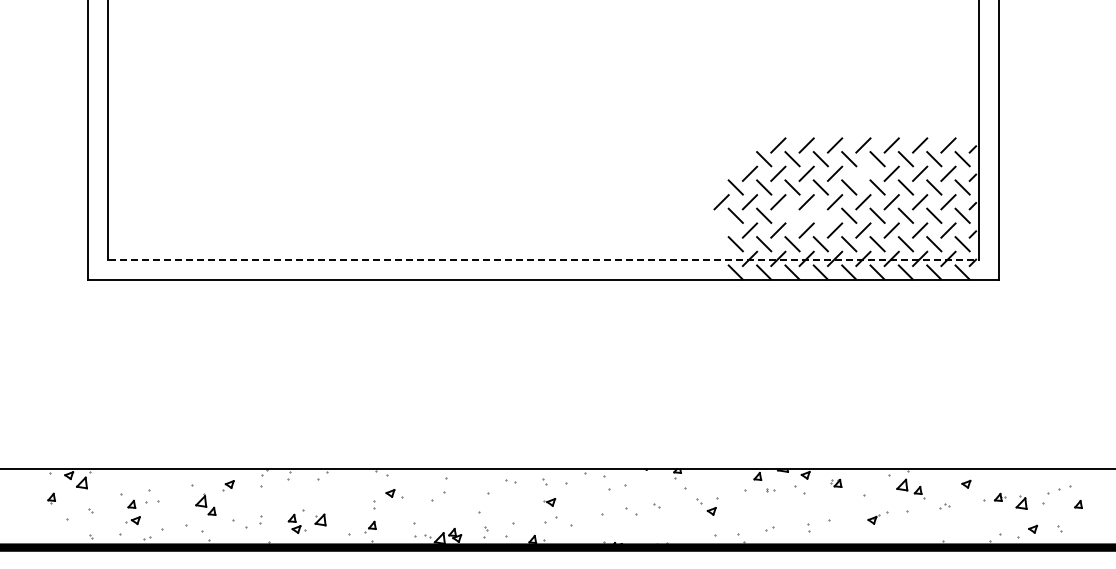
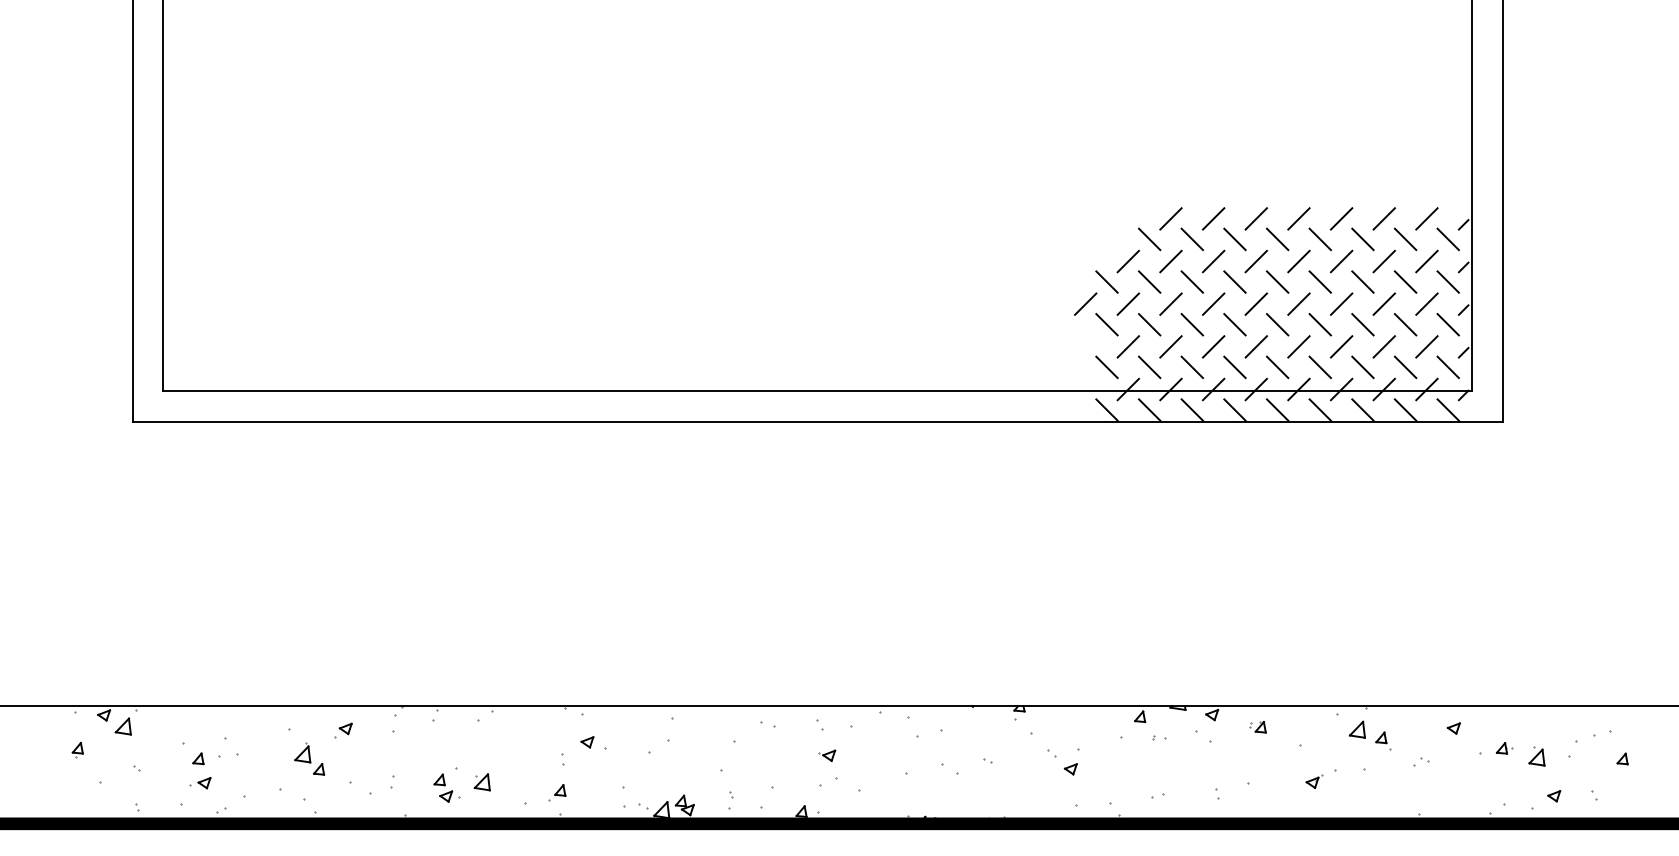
line: (863, 173) -> (1299, 261), added
line: (792, 215) -> (1192, 324), added
line: (820, 215) -> (1234, 324), added
line: (544, 260) -> (819, 391), dashed -> solid

